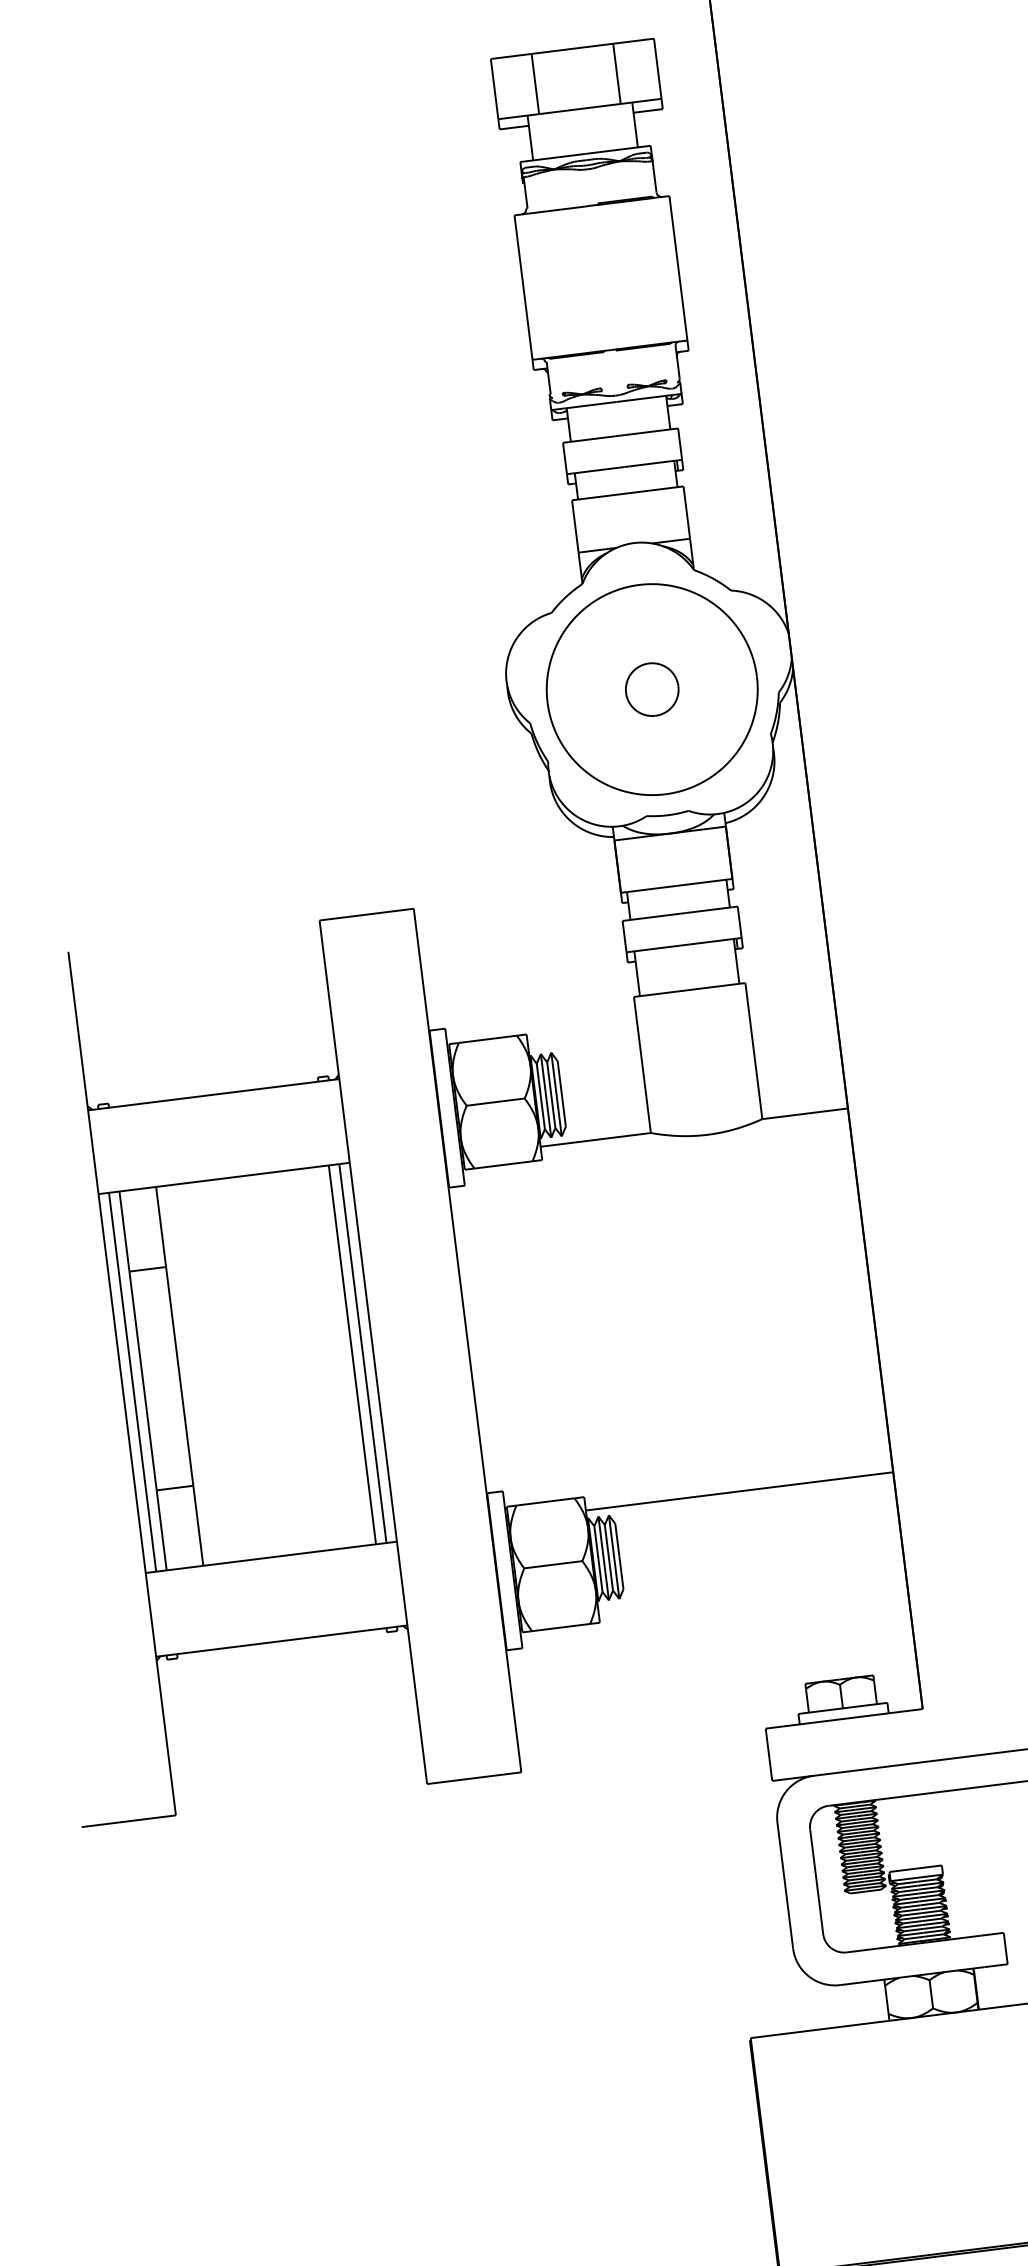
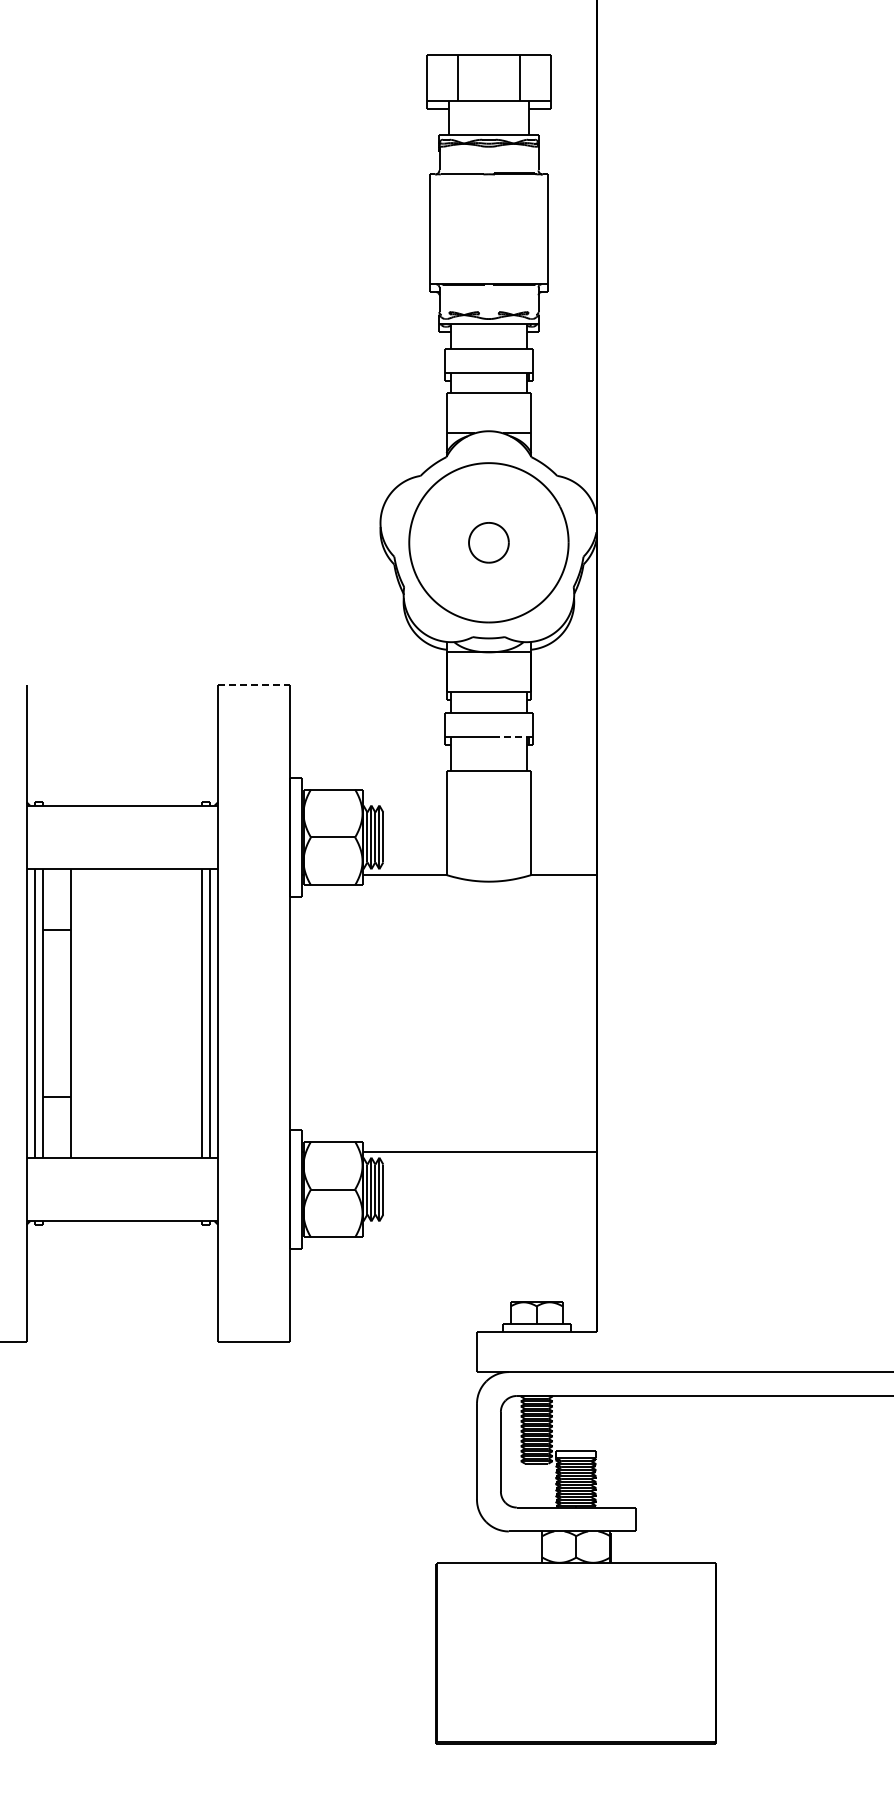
line: (366, 914) -> (253, 684), solid -> dashed
line: (712, 941) -> (510, 737), solid -> dashed

